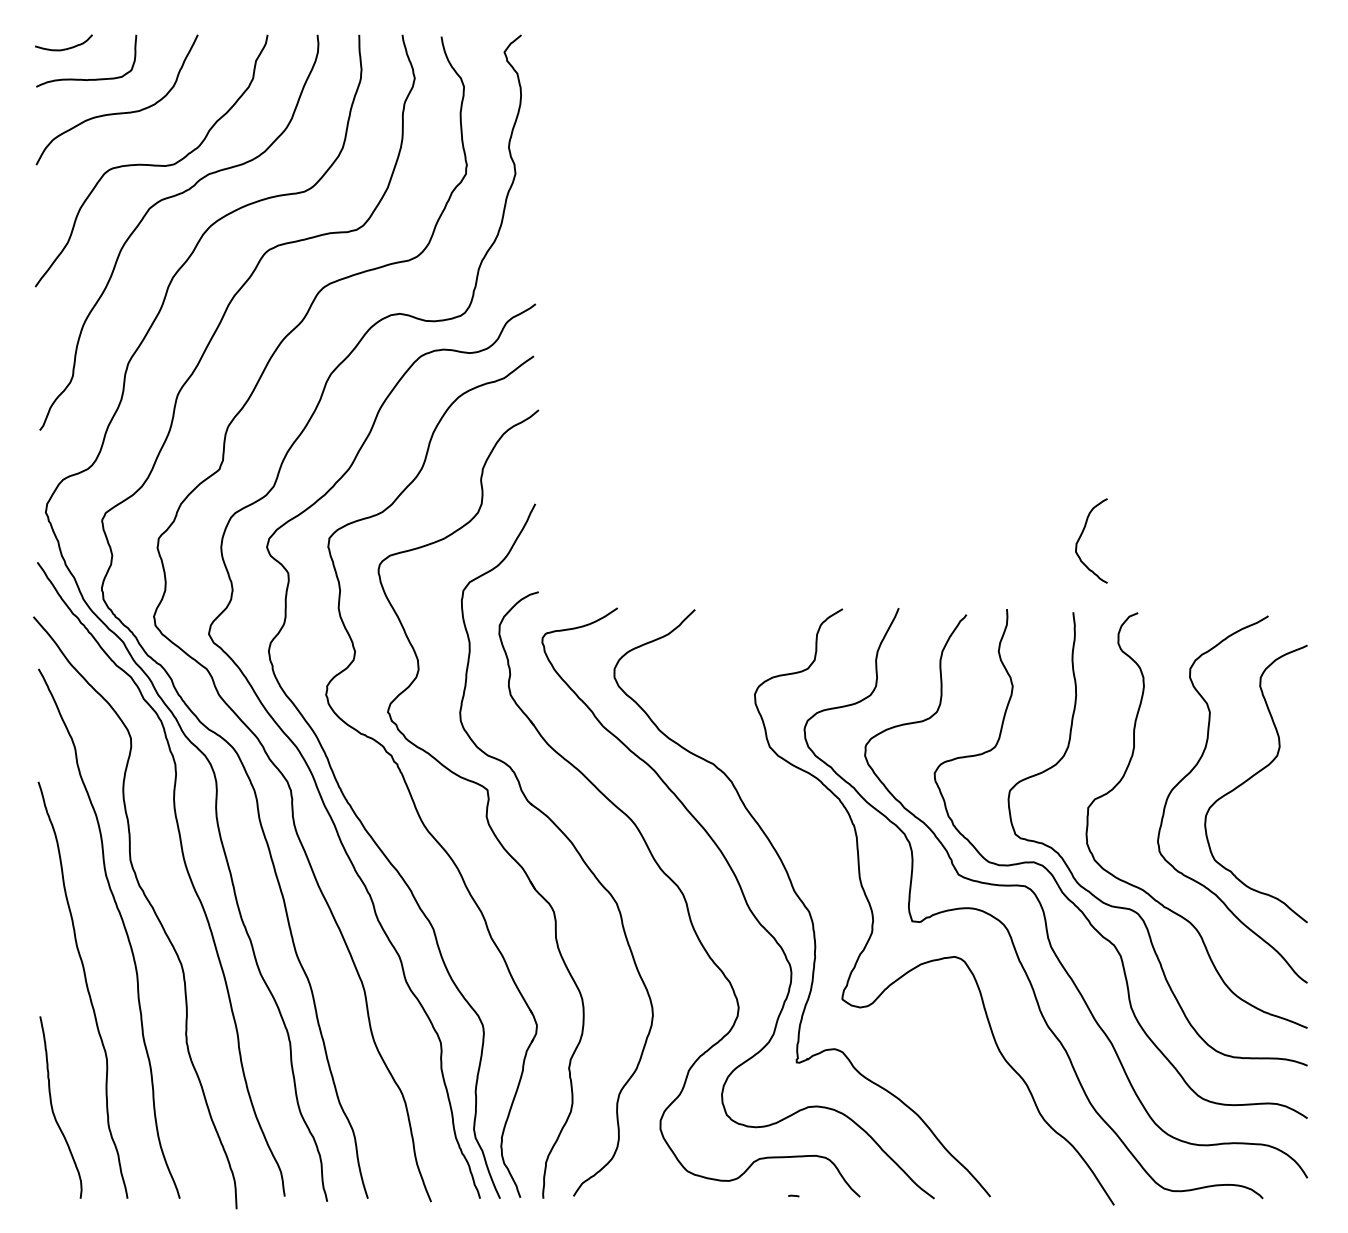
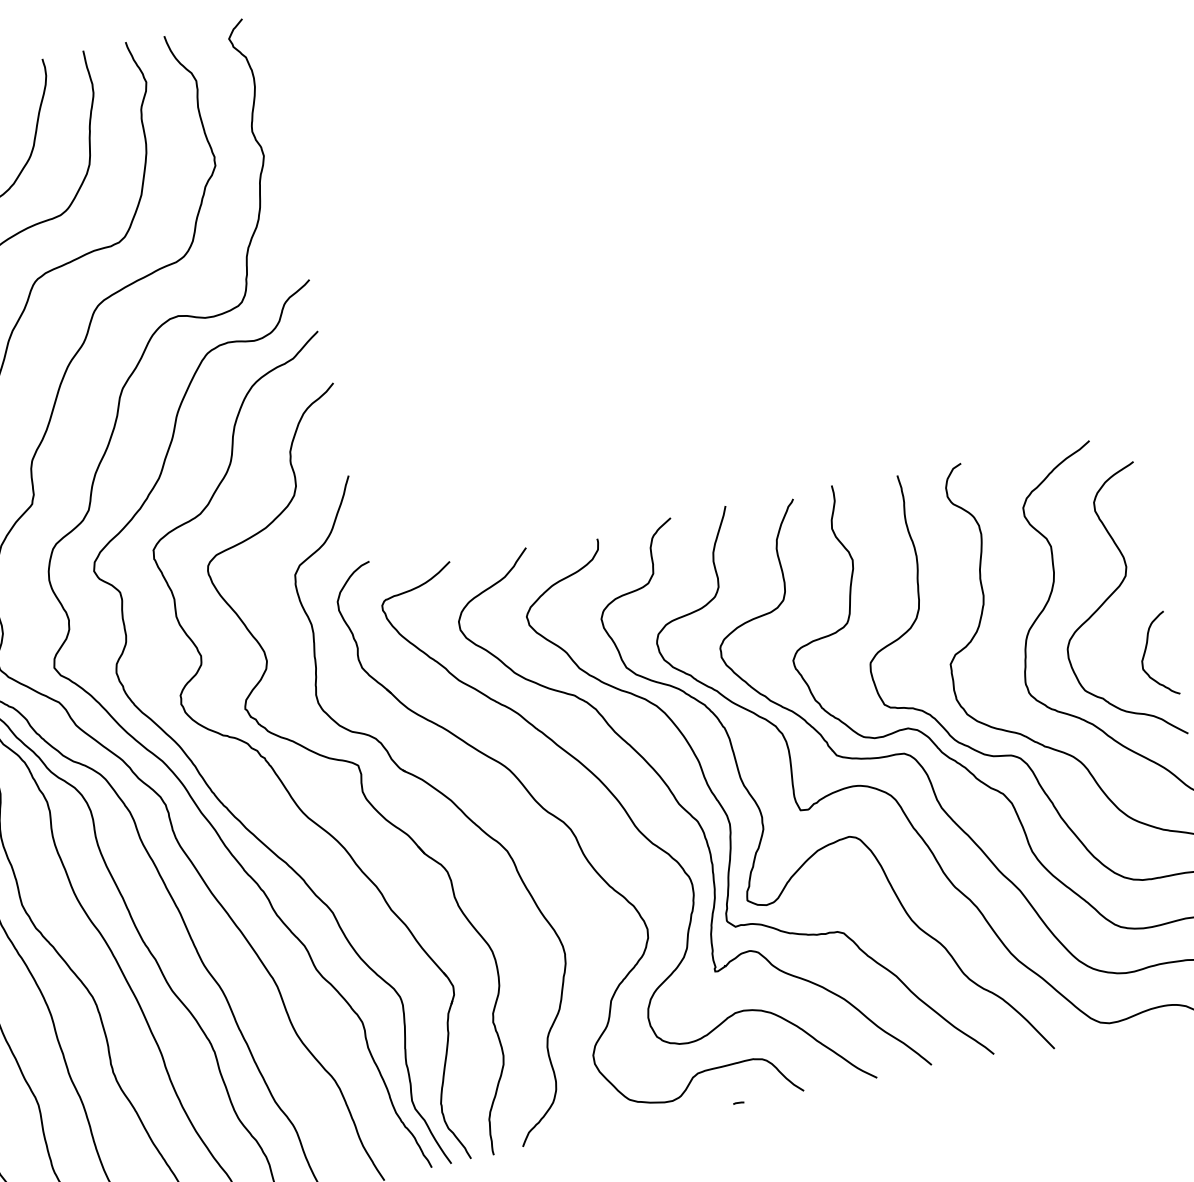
curve: (1081, 536) -> (1145, 653), moved
curve: (840, 912) -> (728, 815), added

